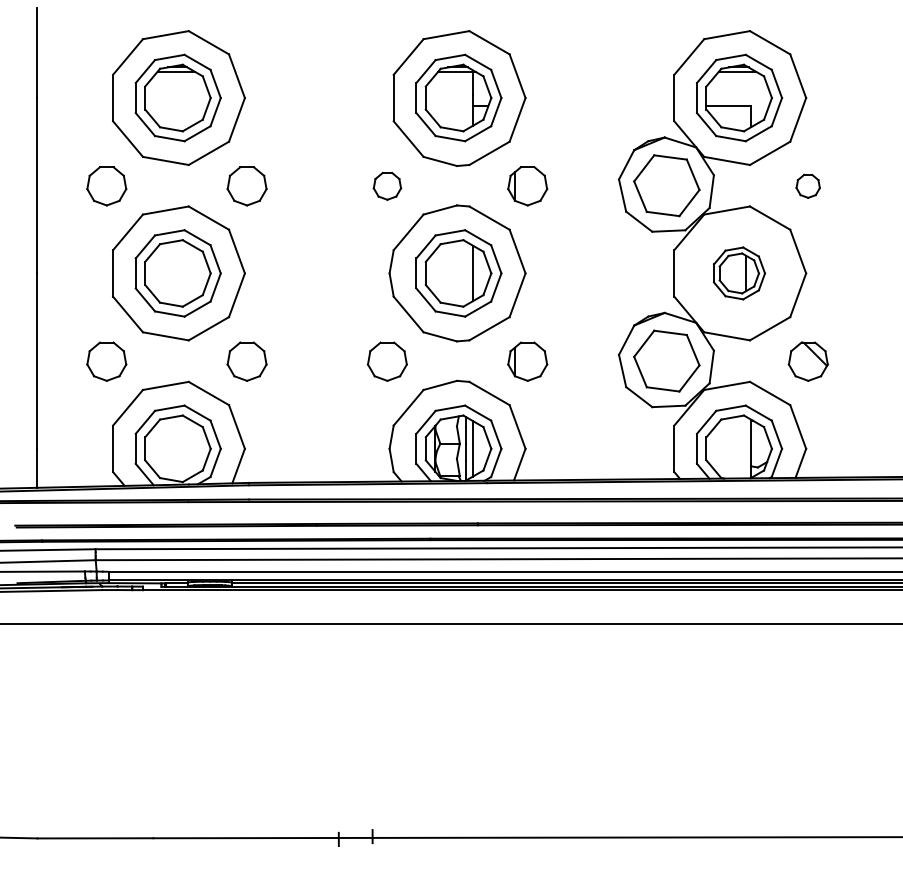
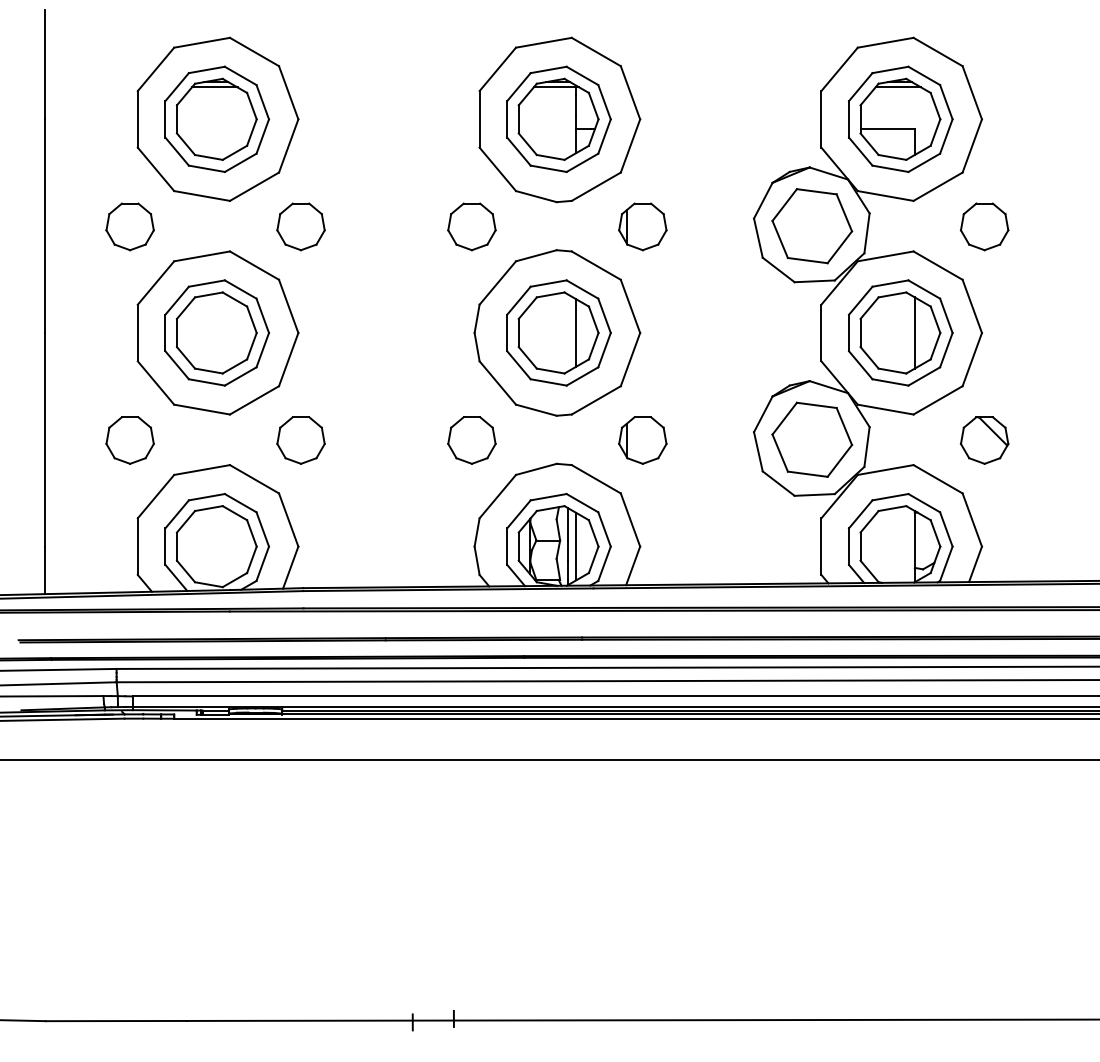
part: (387, 186) -> (472, 227), size x1.43
part: (807, 186) -> (983, 227), size x1.67
part: (739, 273) -> (900, 333), size x1.67

